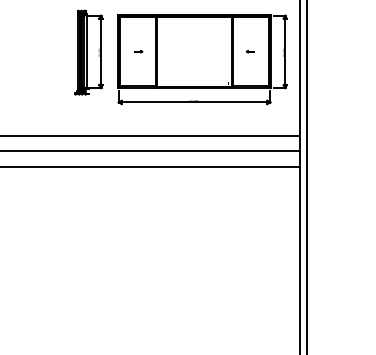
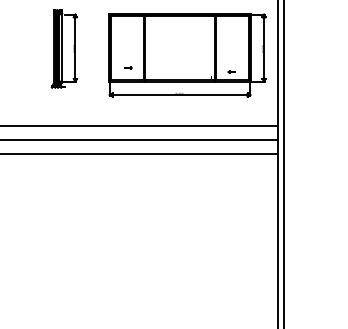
part: (138, 51) -> (128, 67), moved
part: (250, 51) -> (231, 71), moved
part: (88, 52) -> (63, 48), moved

